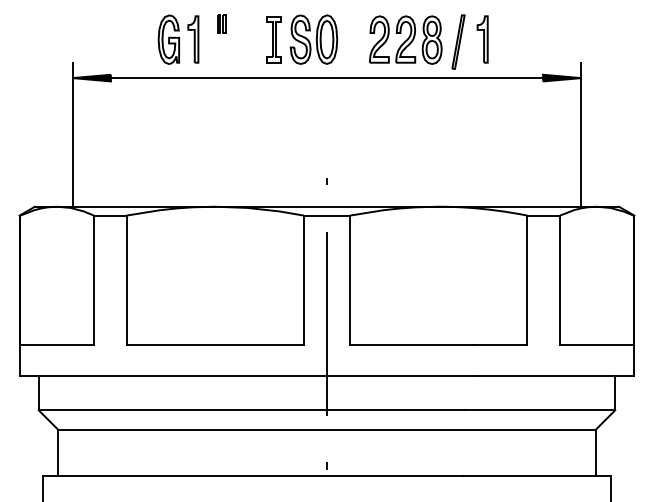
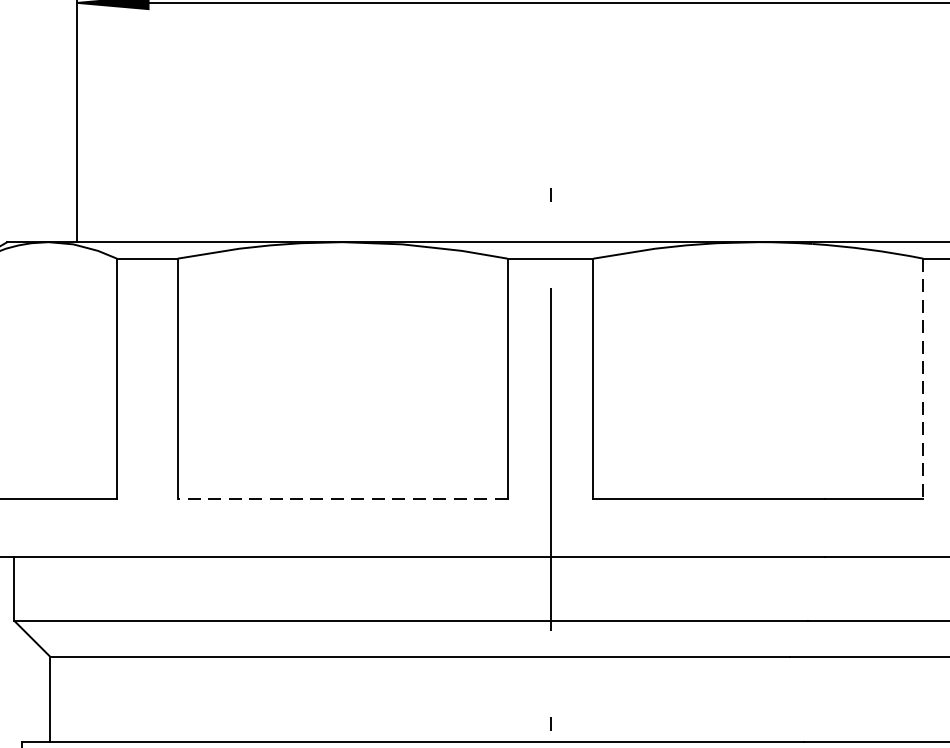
line: (527, 280) -> (923, 379), solid -> dashed
line: (215, 345) -> (343, 500), solid -> dashed

